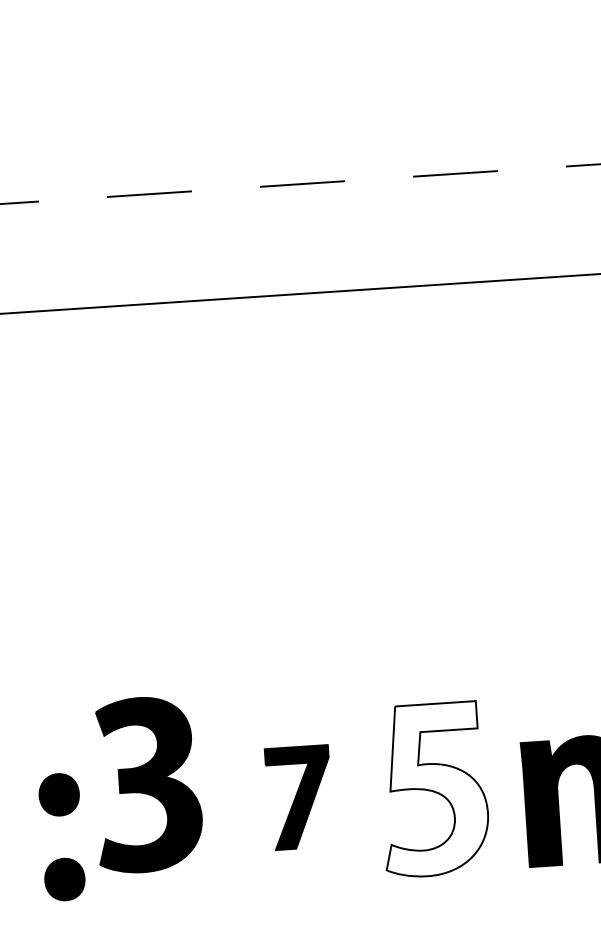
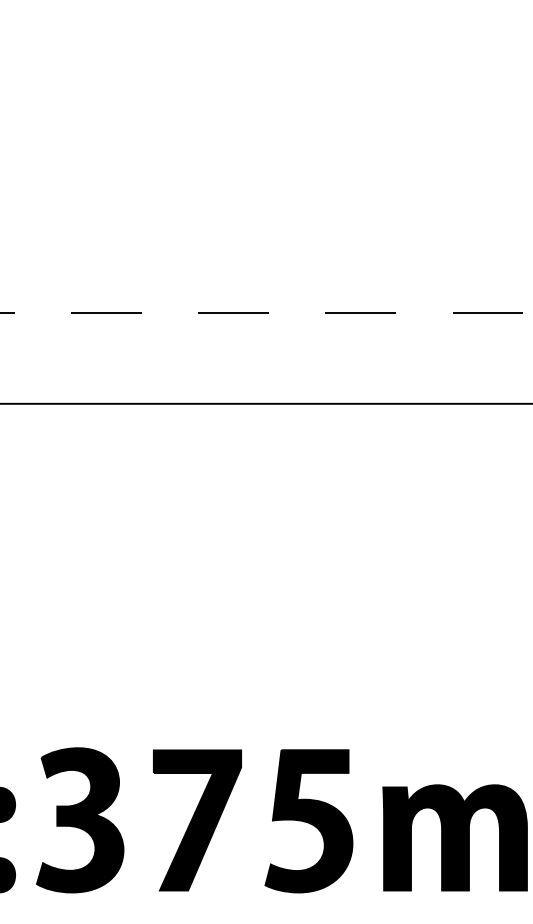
part: (147, 784) -> (80, 820), moved
fill: (433, 790) -> (308, 821), added
part: (299, 797) -> (197, 820), size x1.67

